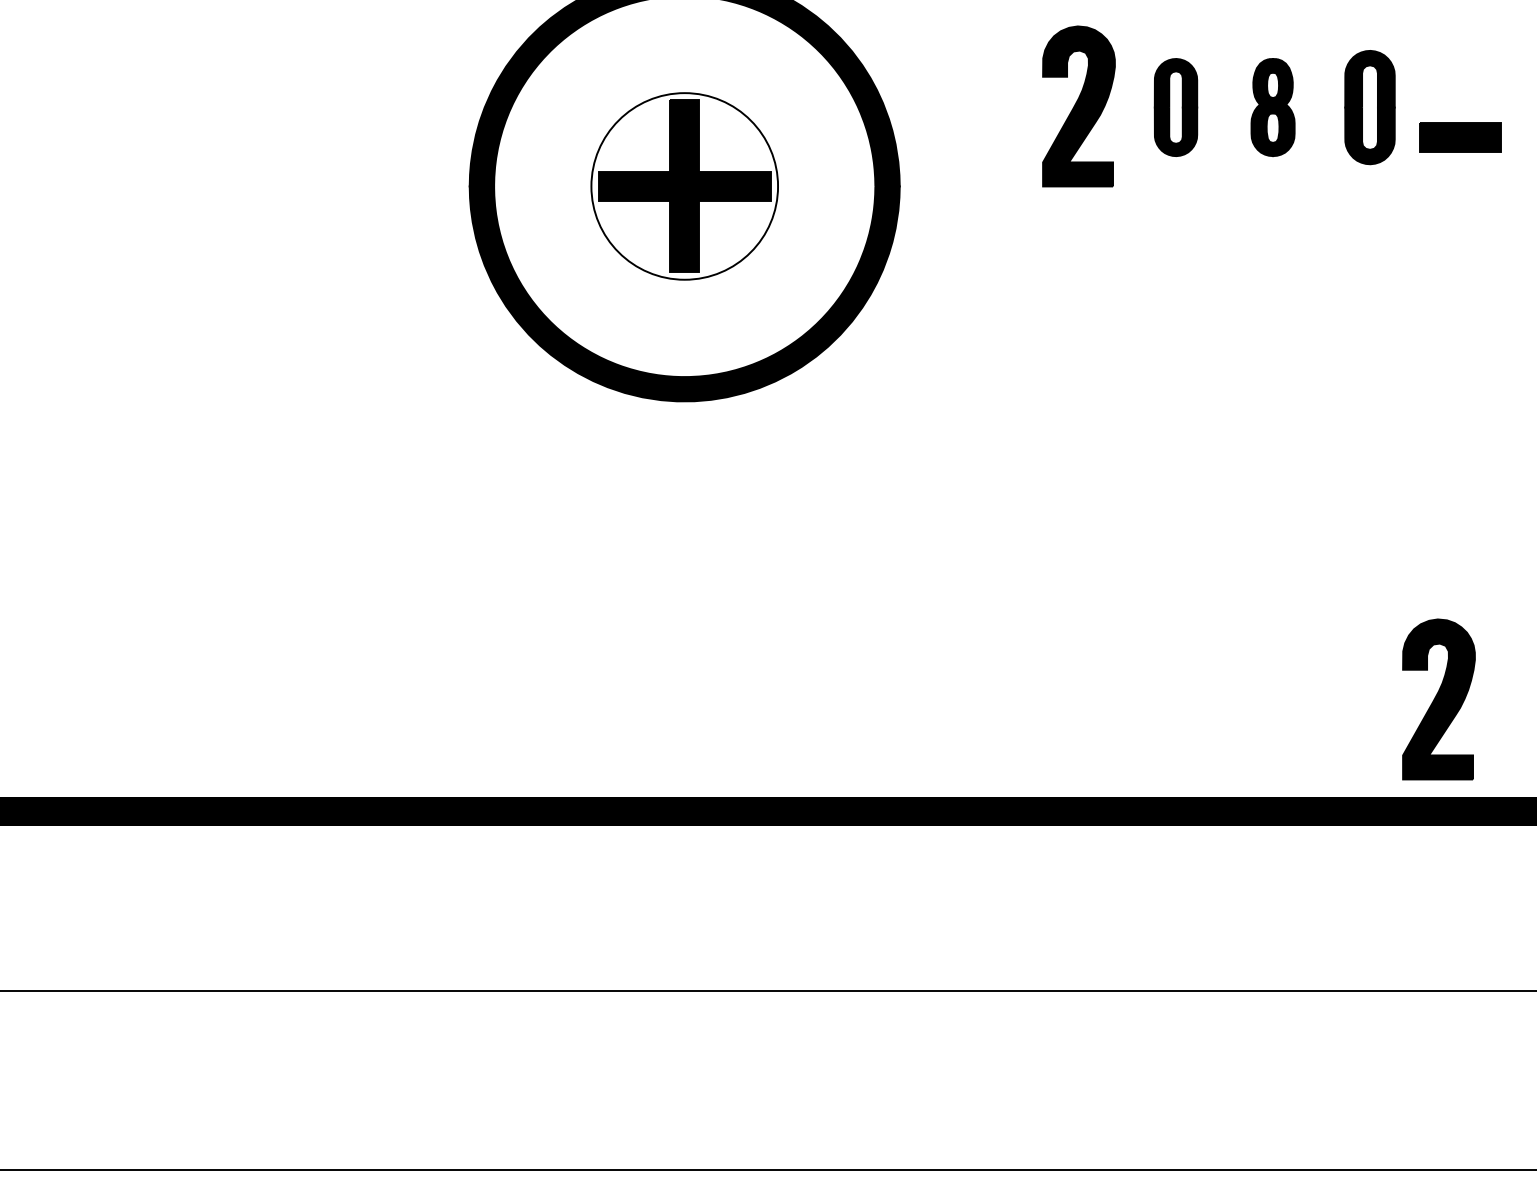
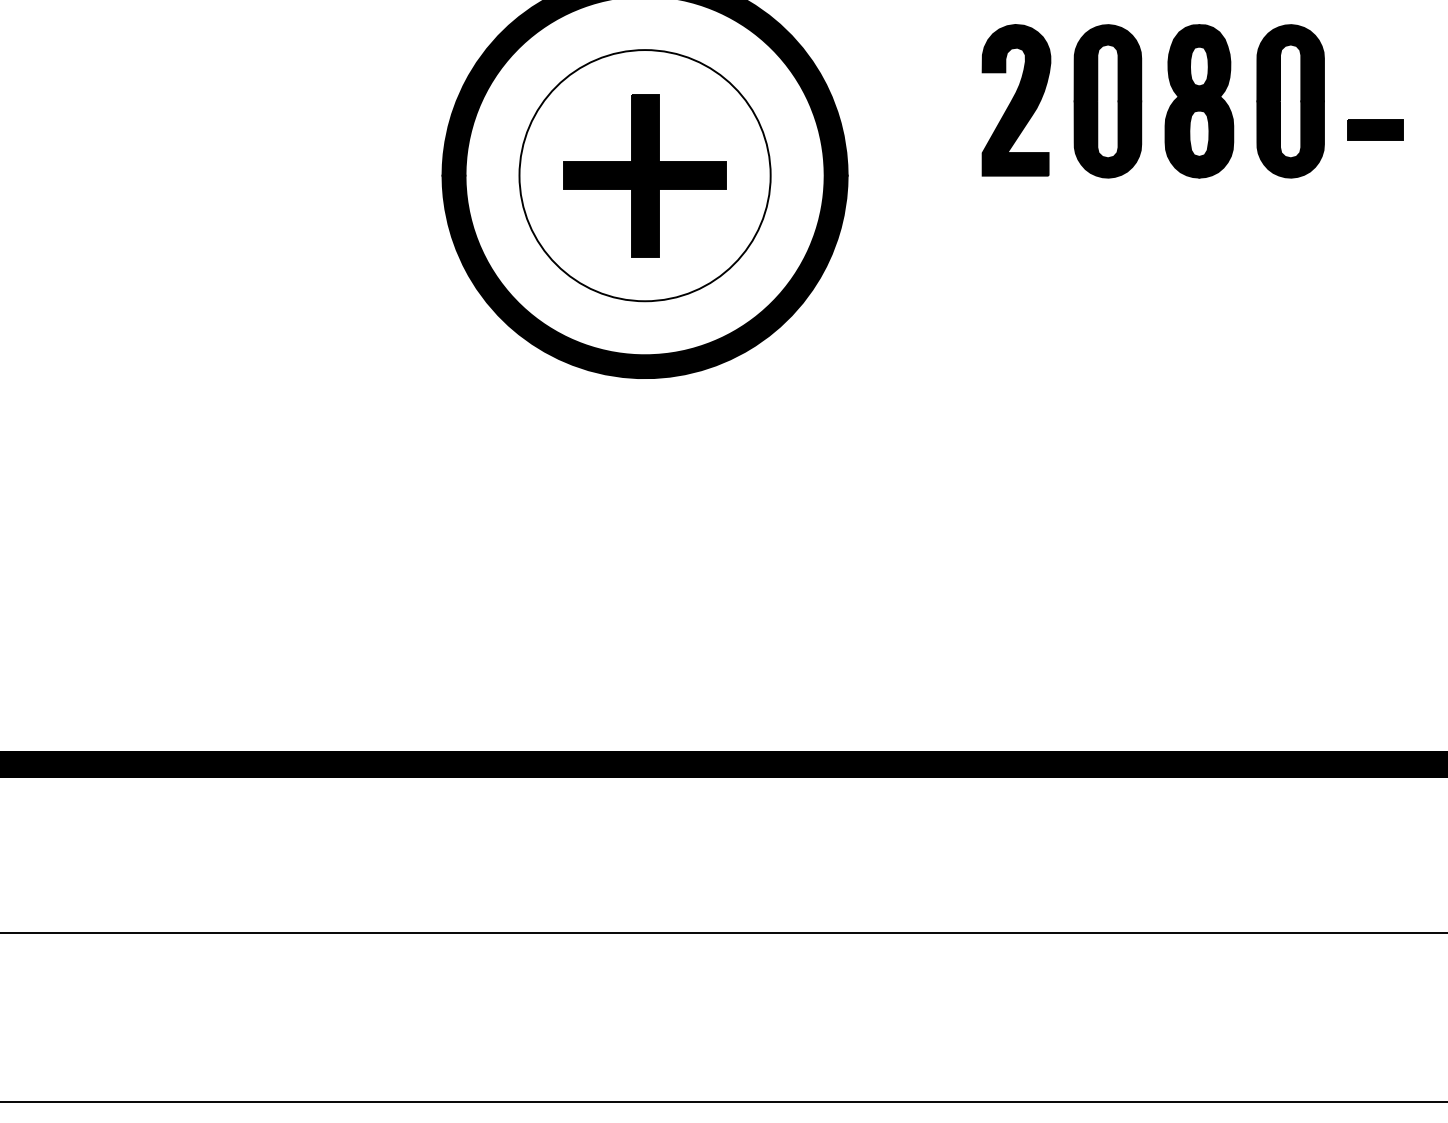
part: (1175, 107) -> (1107, 101), size x1.67
part: (1272, 107) -> (1198, 101), size x1.67
part: (1369, 107) -> (1290, 101), size x1.43
part: (1460, 137) -> (1375, 129), size x0.71
circle: (684, 186) -> (644, 175), size x1.43
part: (1438, 699) -> (1355, 659), removed

